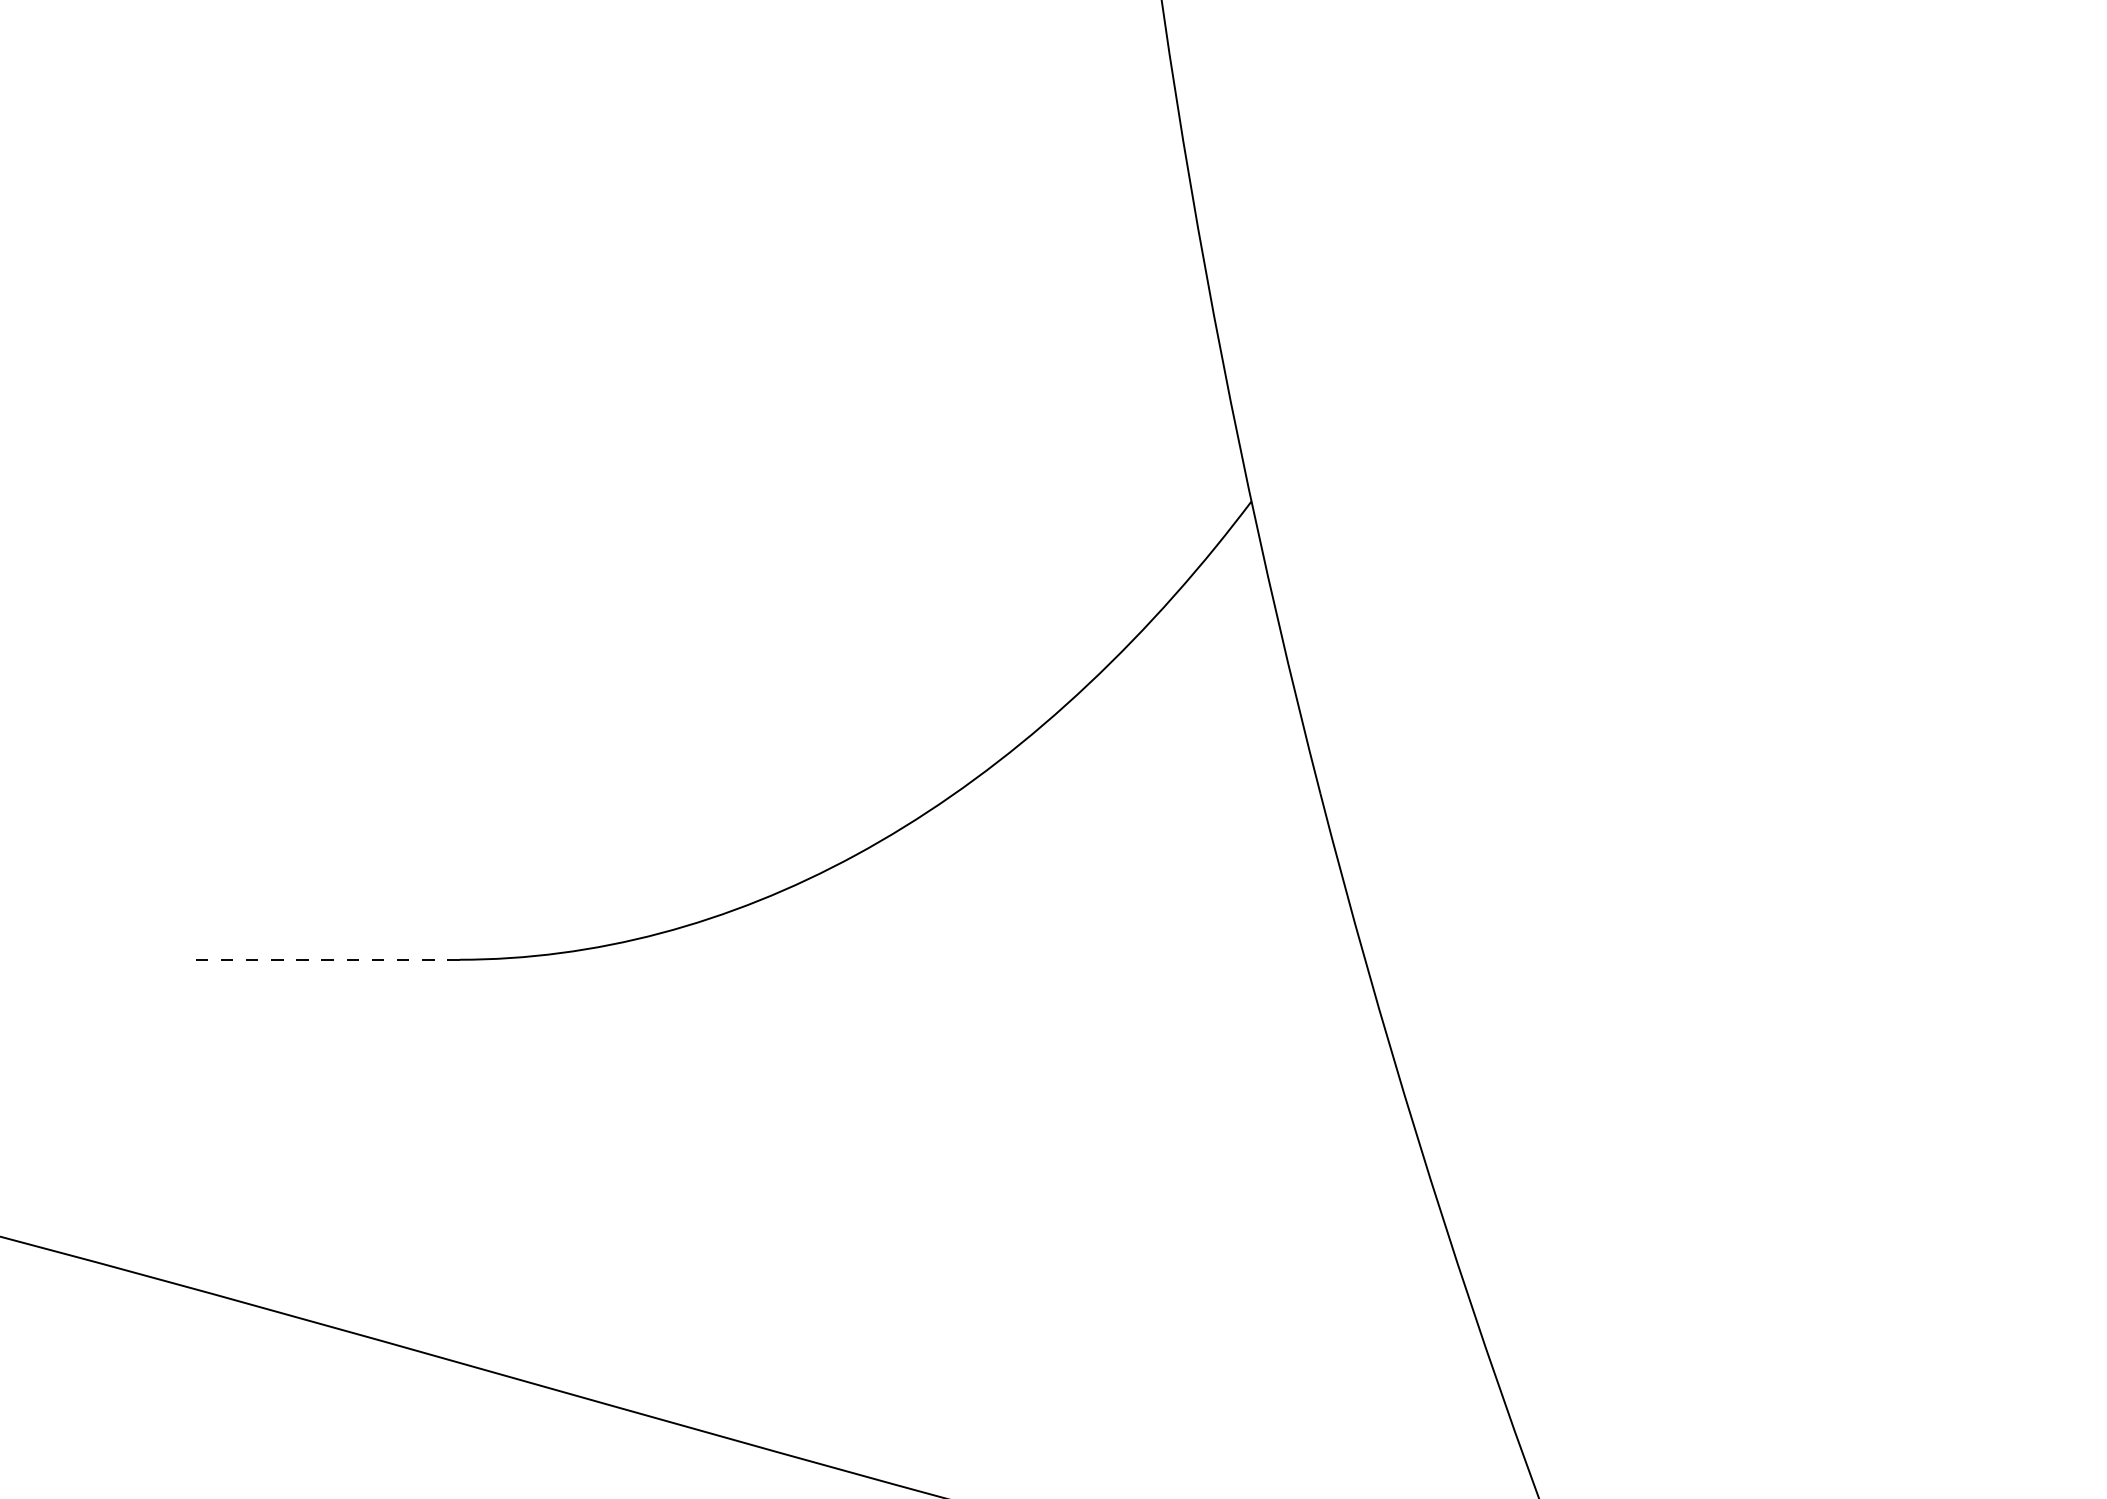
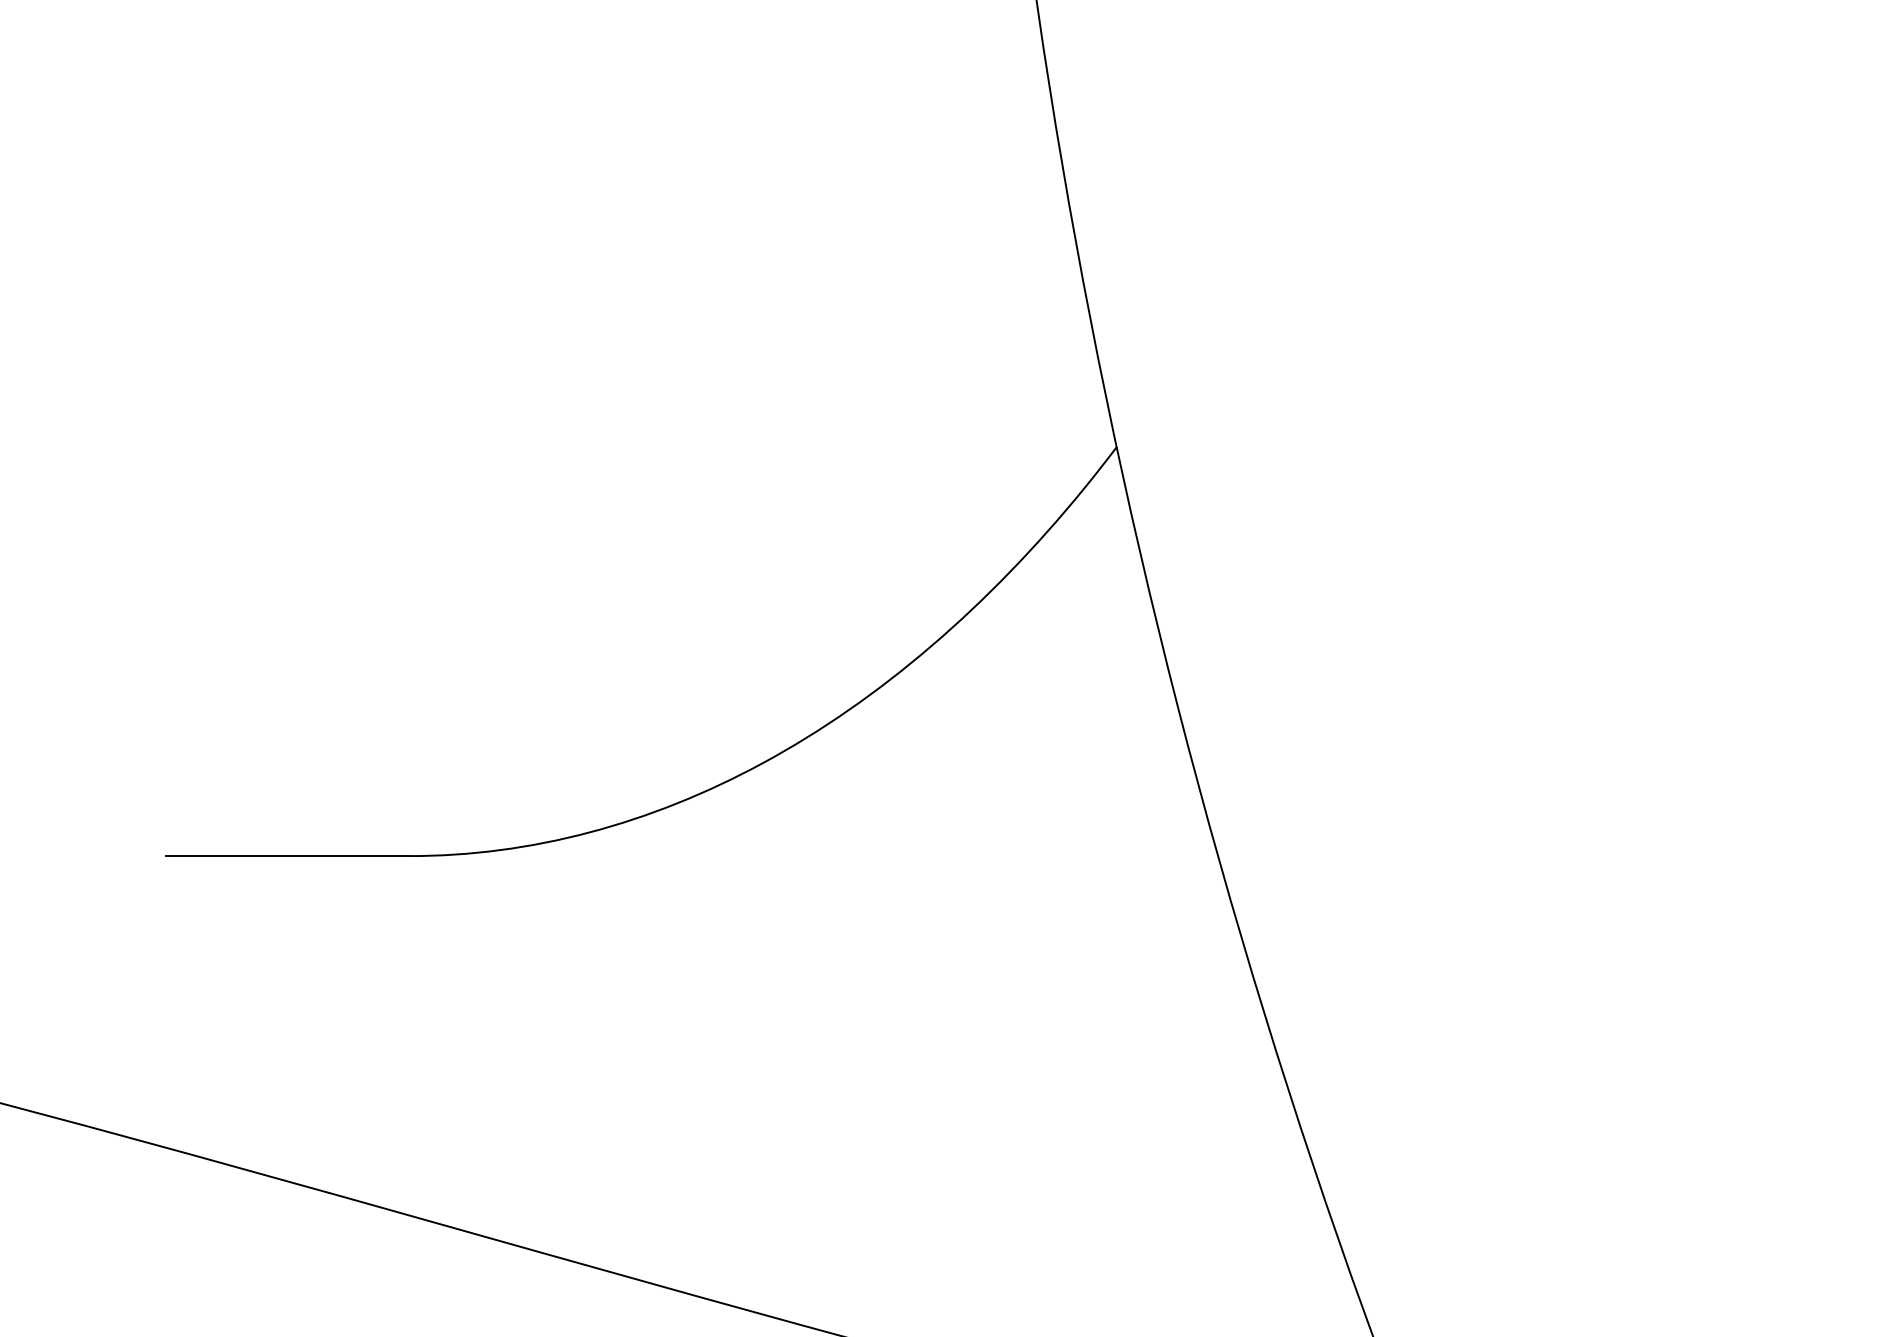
line: (322, 960) -> (287, 856), dashed -> solid

